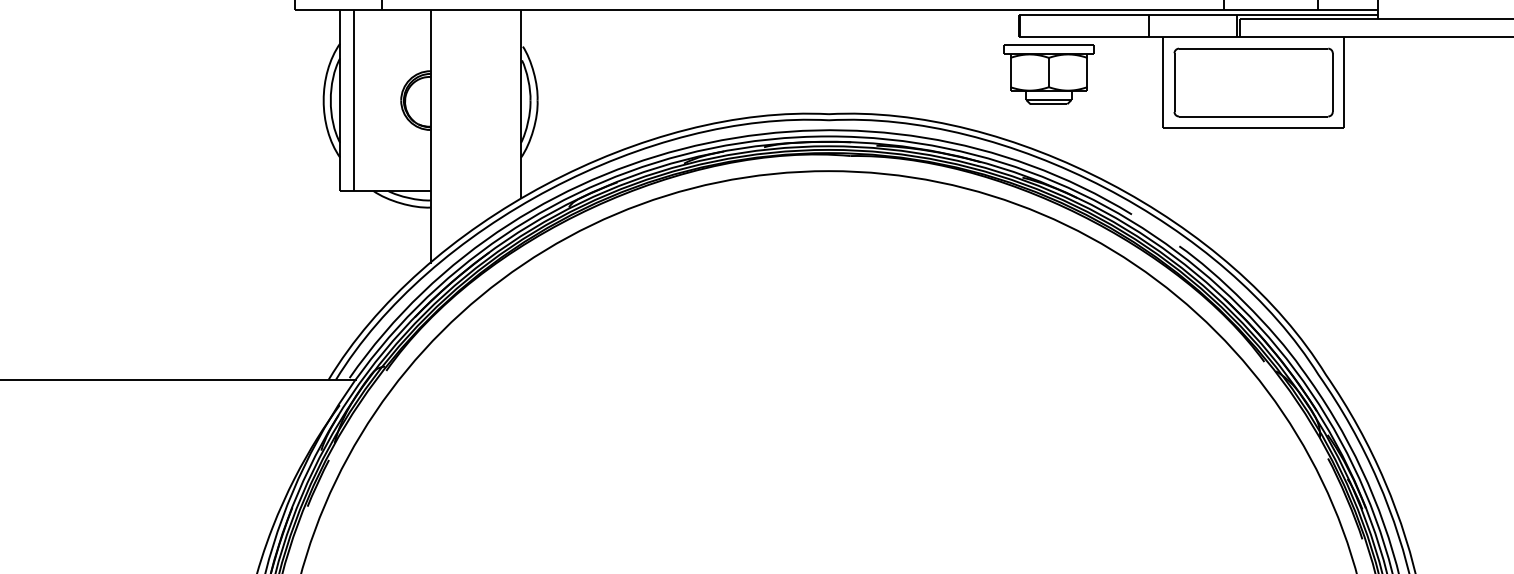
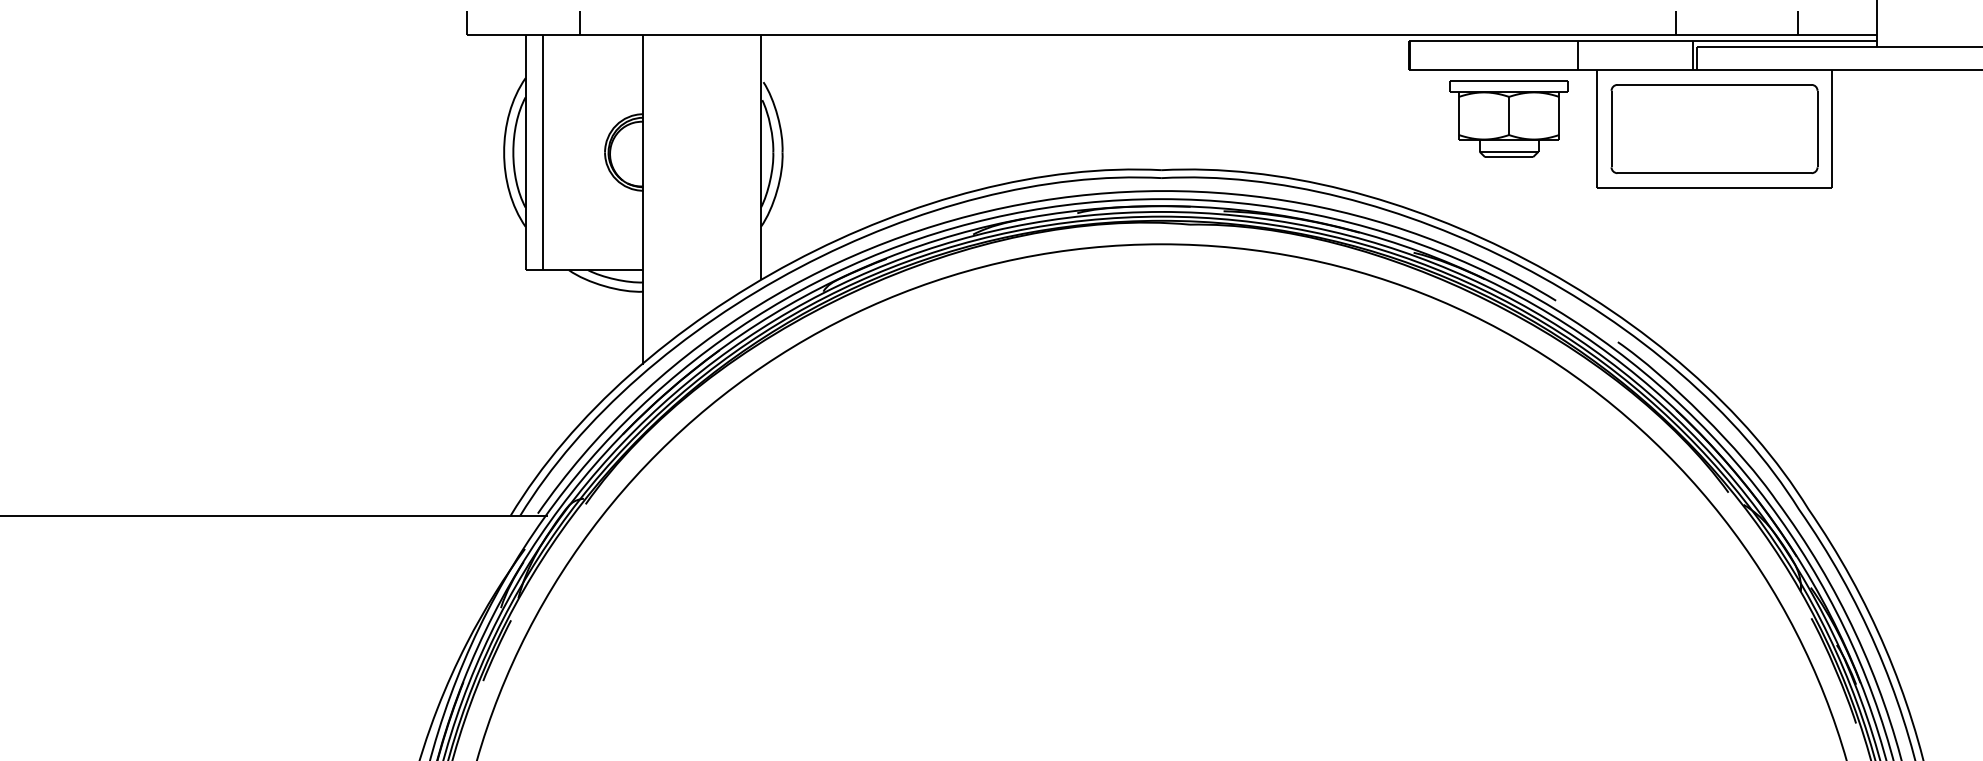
part: (1048, 74) -> (1508, 118), moved

